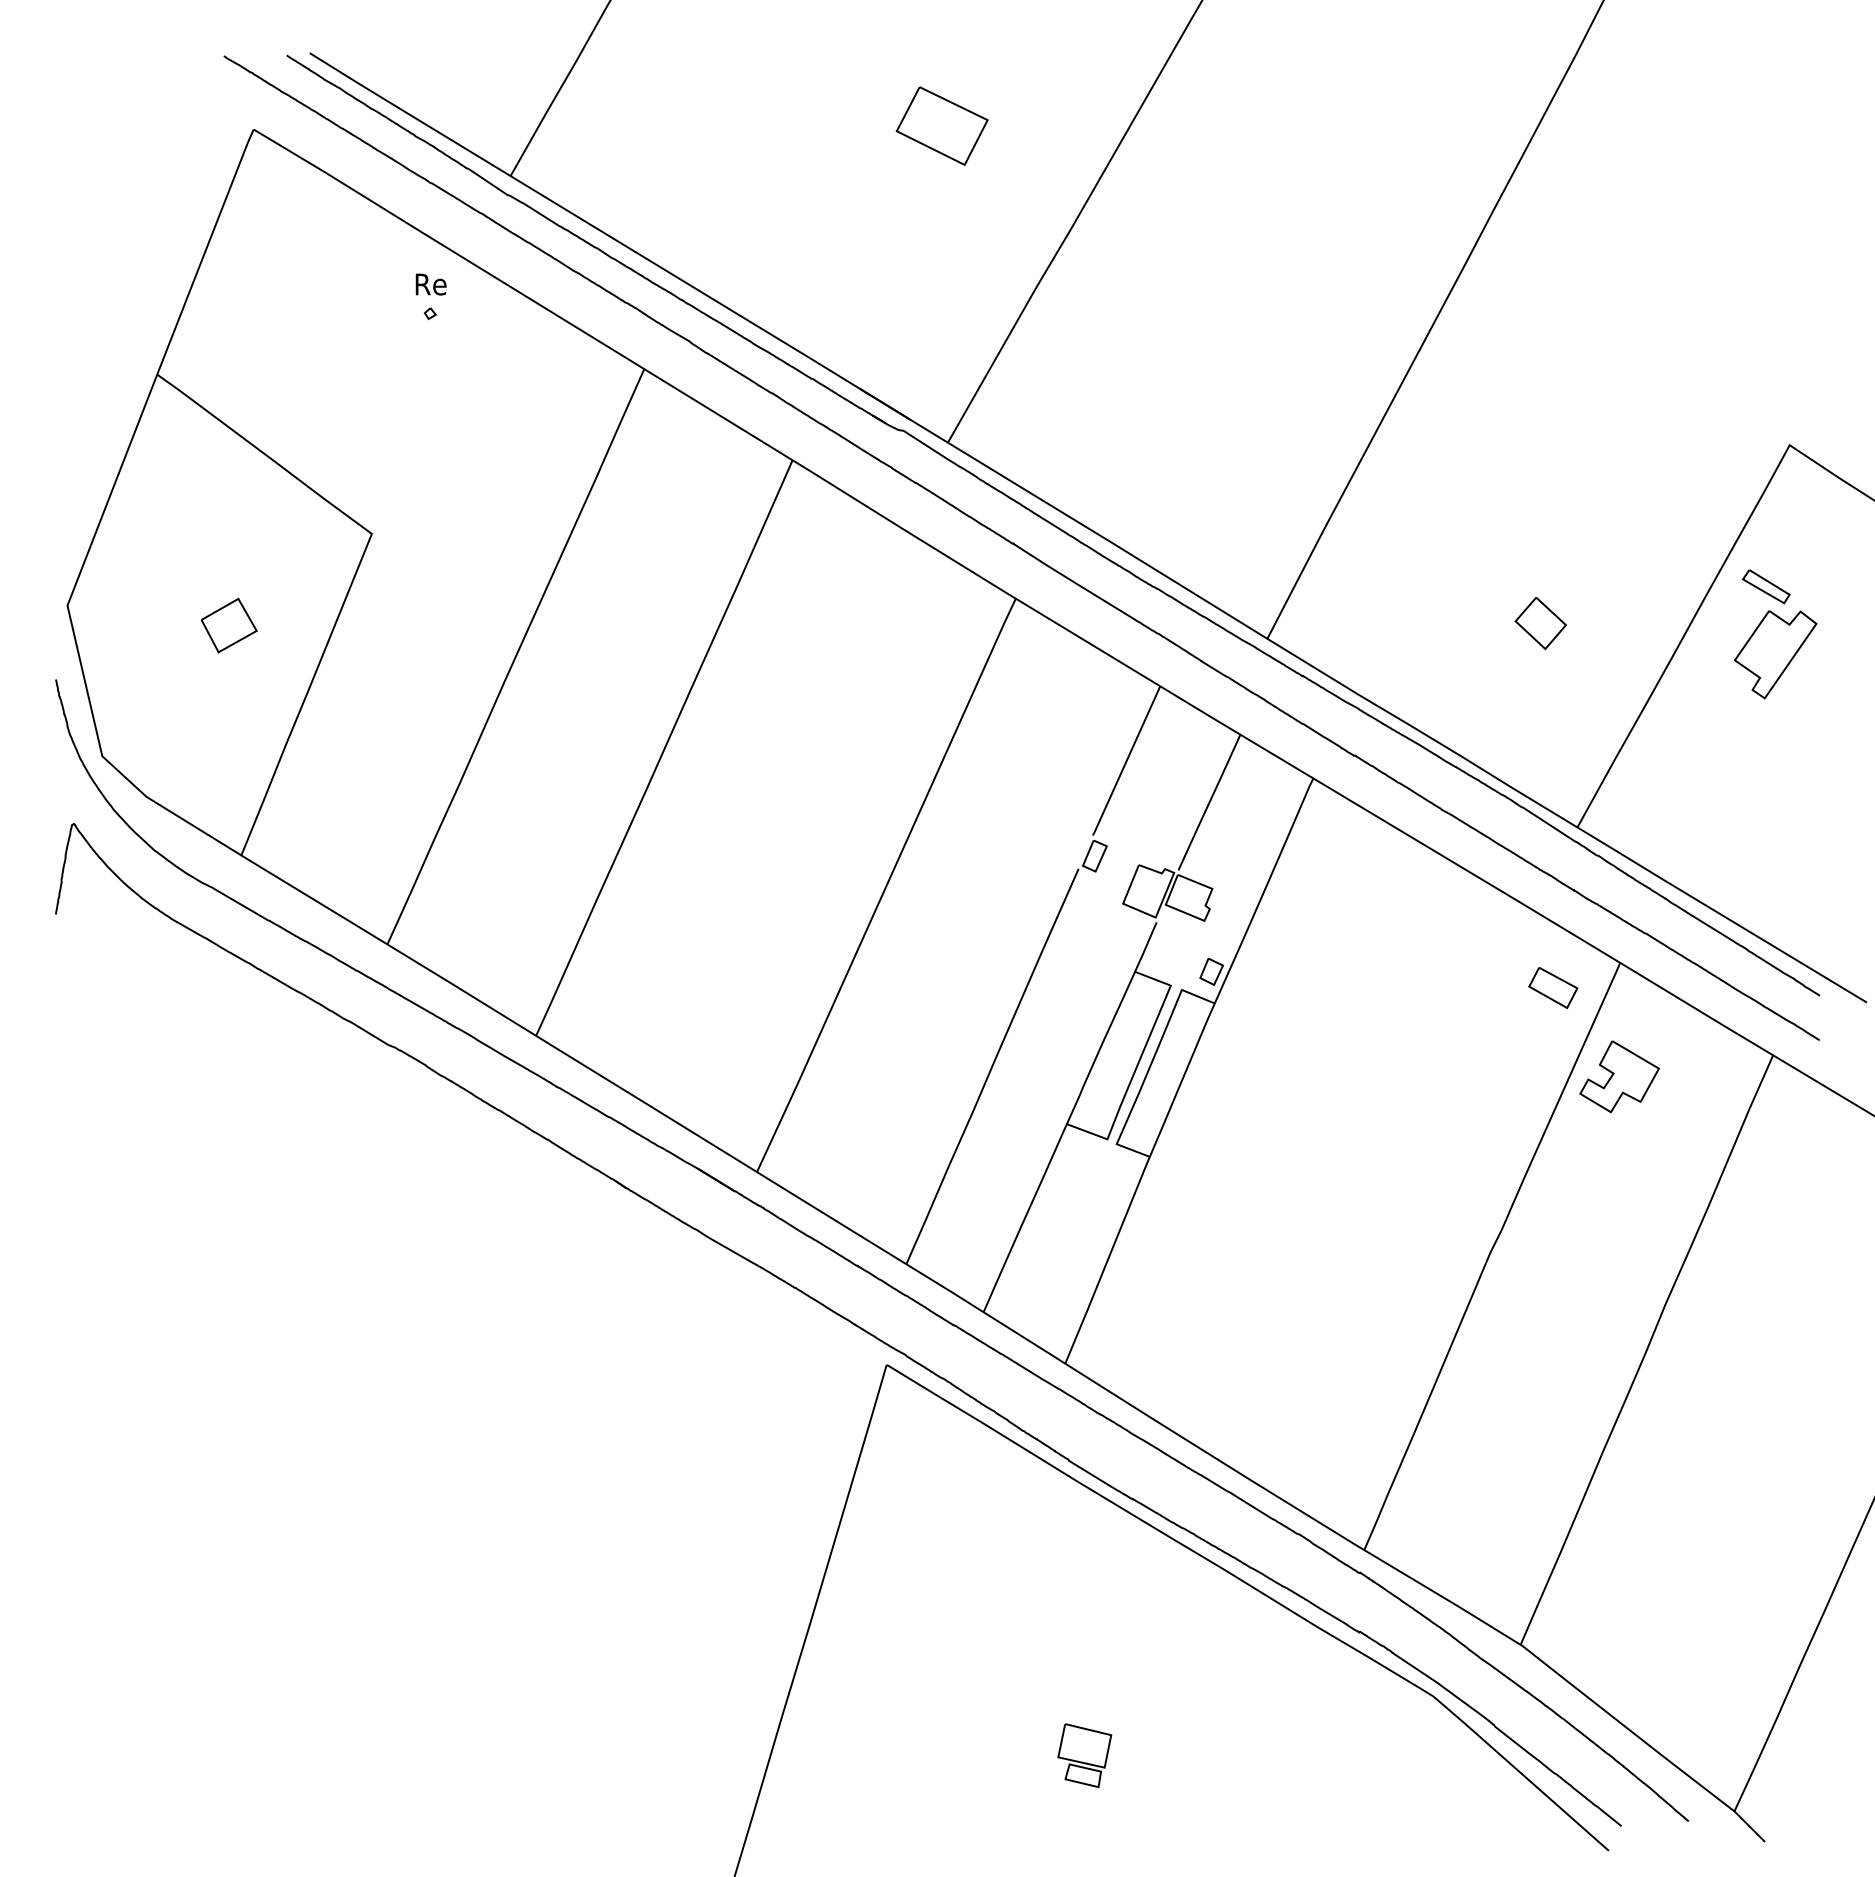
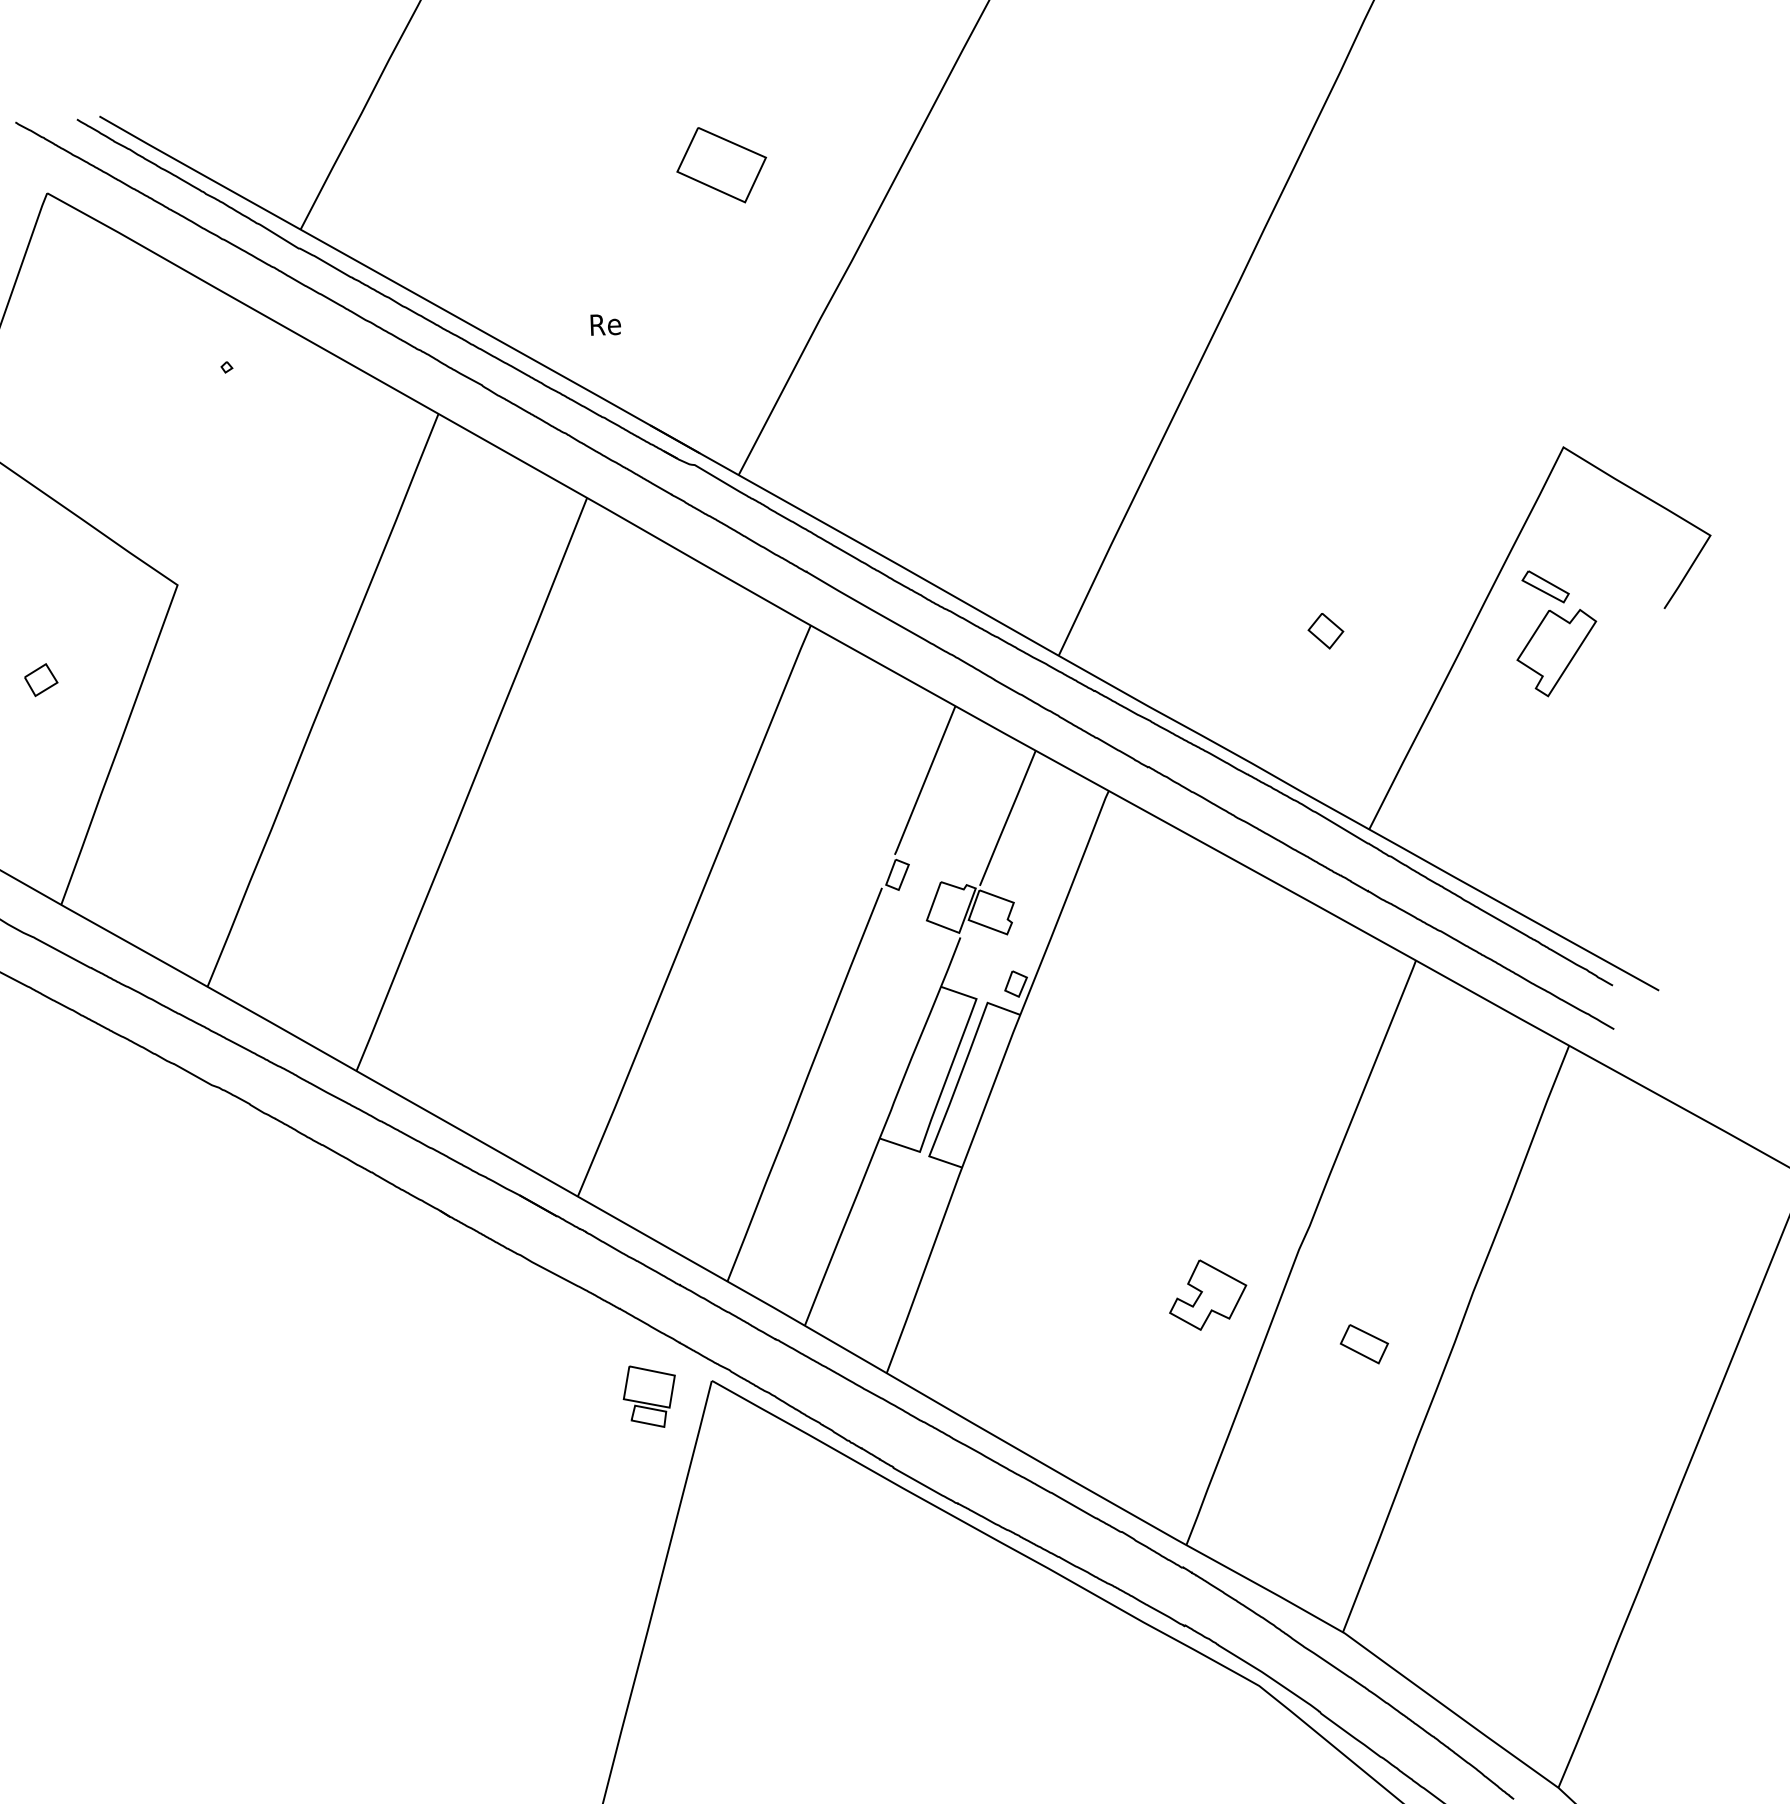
text: (430, 284) -> (605, 324), moved
part: (1540, 623) -> (1325, 630), size x0.7
part: (229, 625) -> (41, 680), size x0.6
part: (1553, 988) -> (1364, 1344), moved
part: (1619, 1076) -> (1207, 1294), moved
part: (1084, 1755) -> (649, 1396), moved

